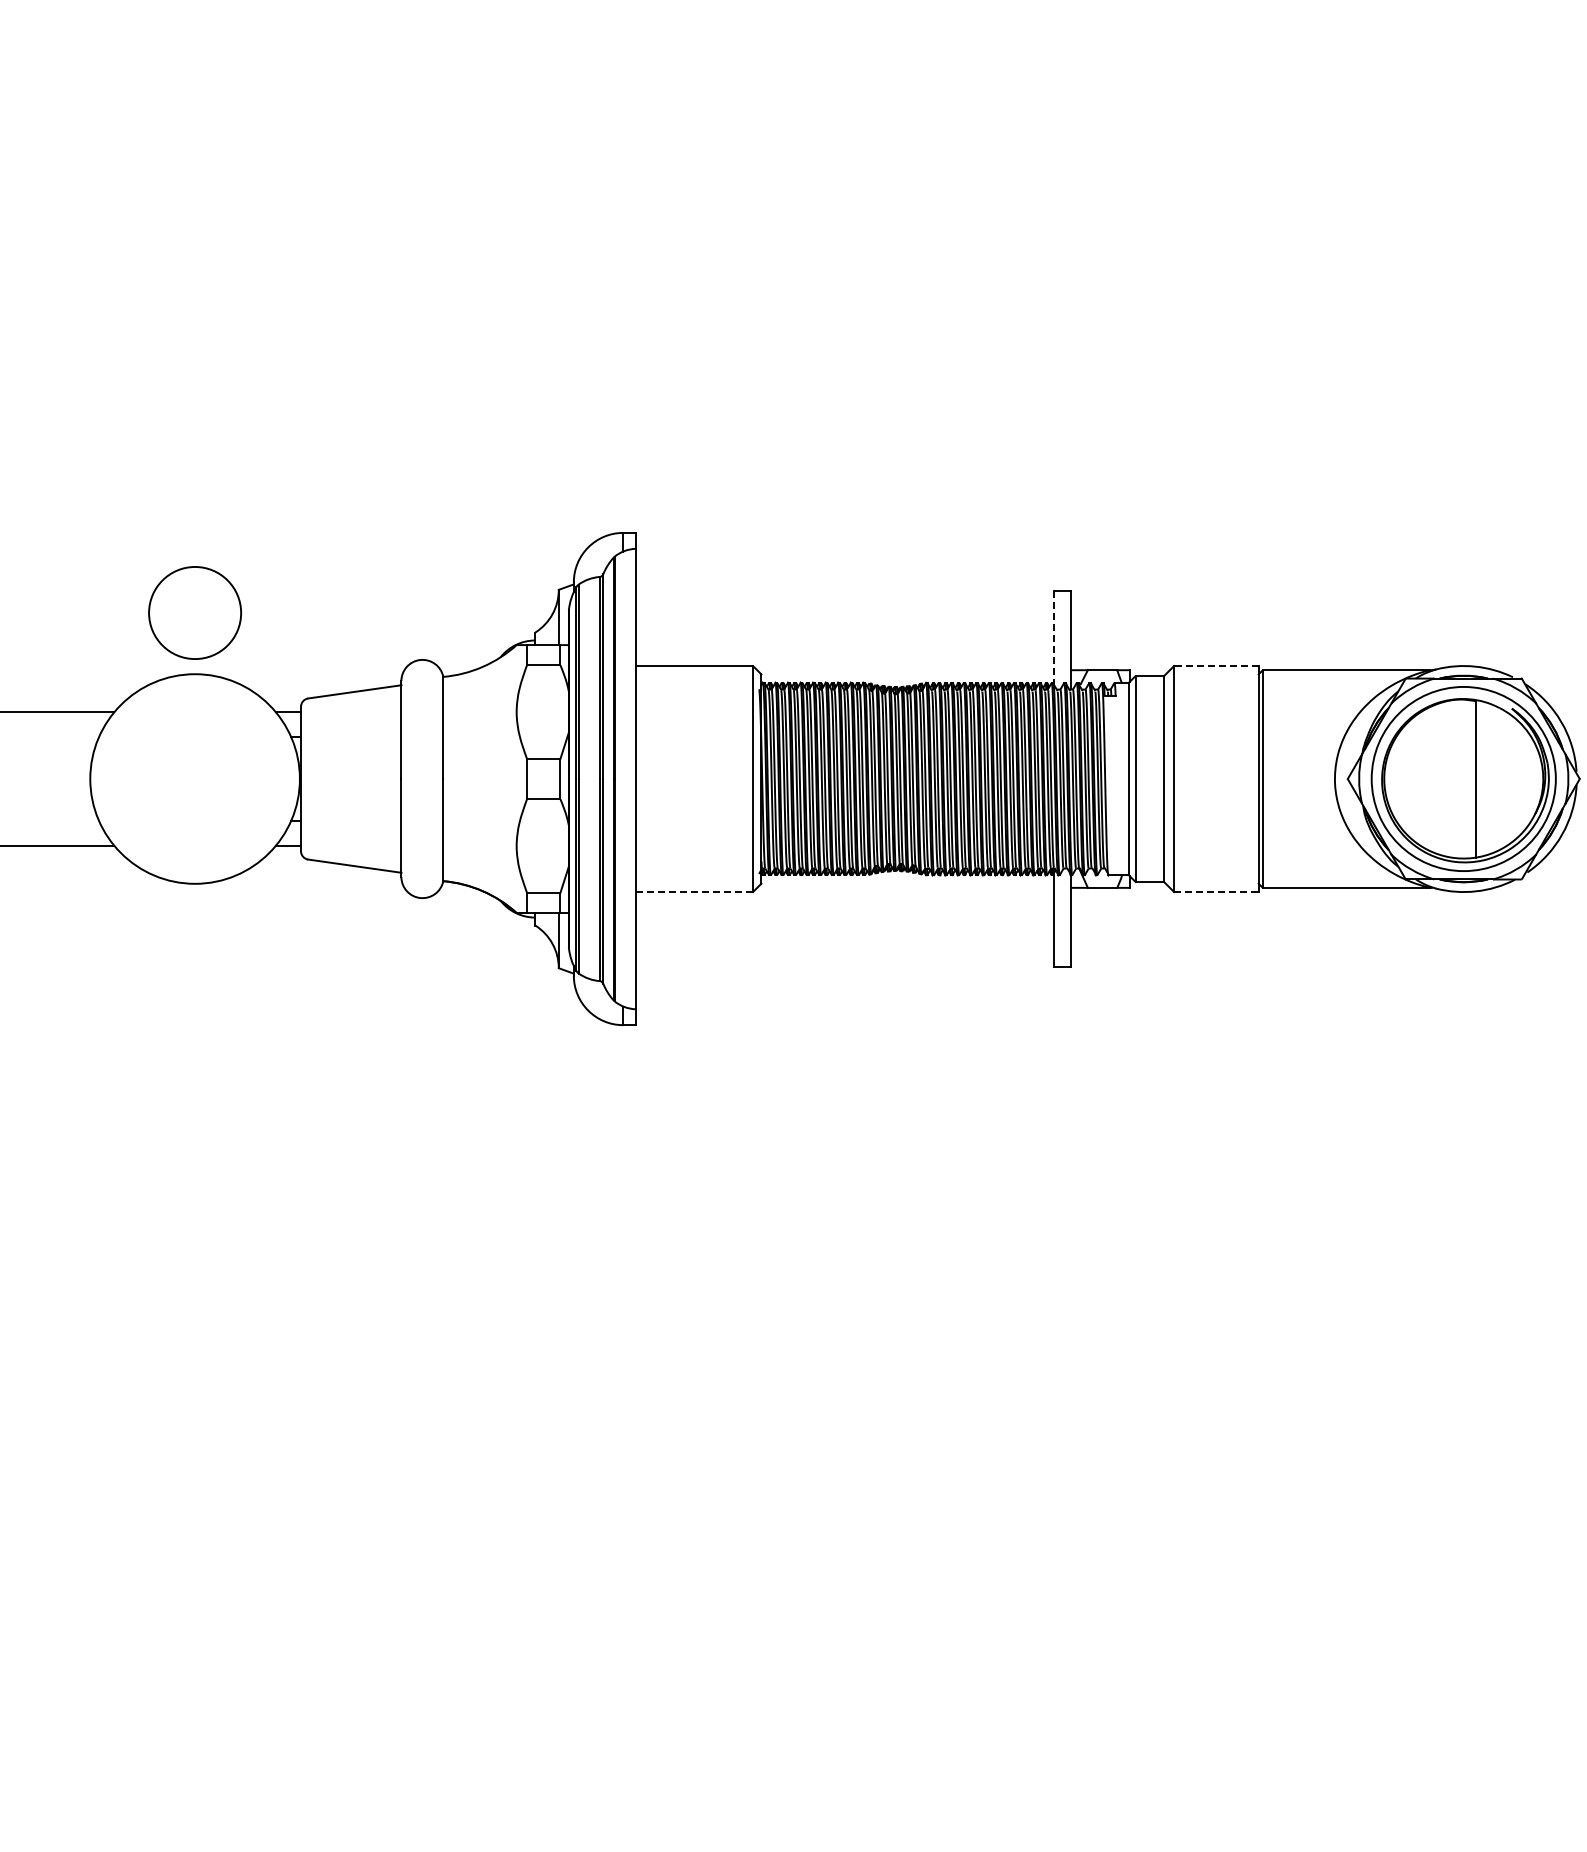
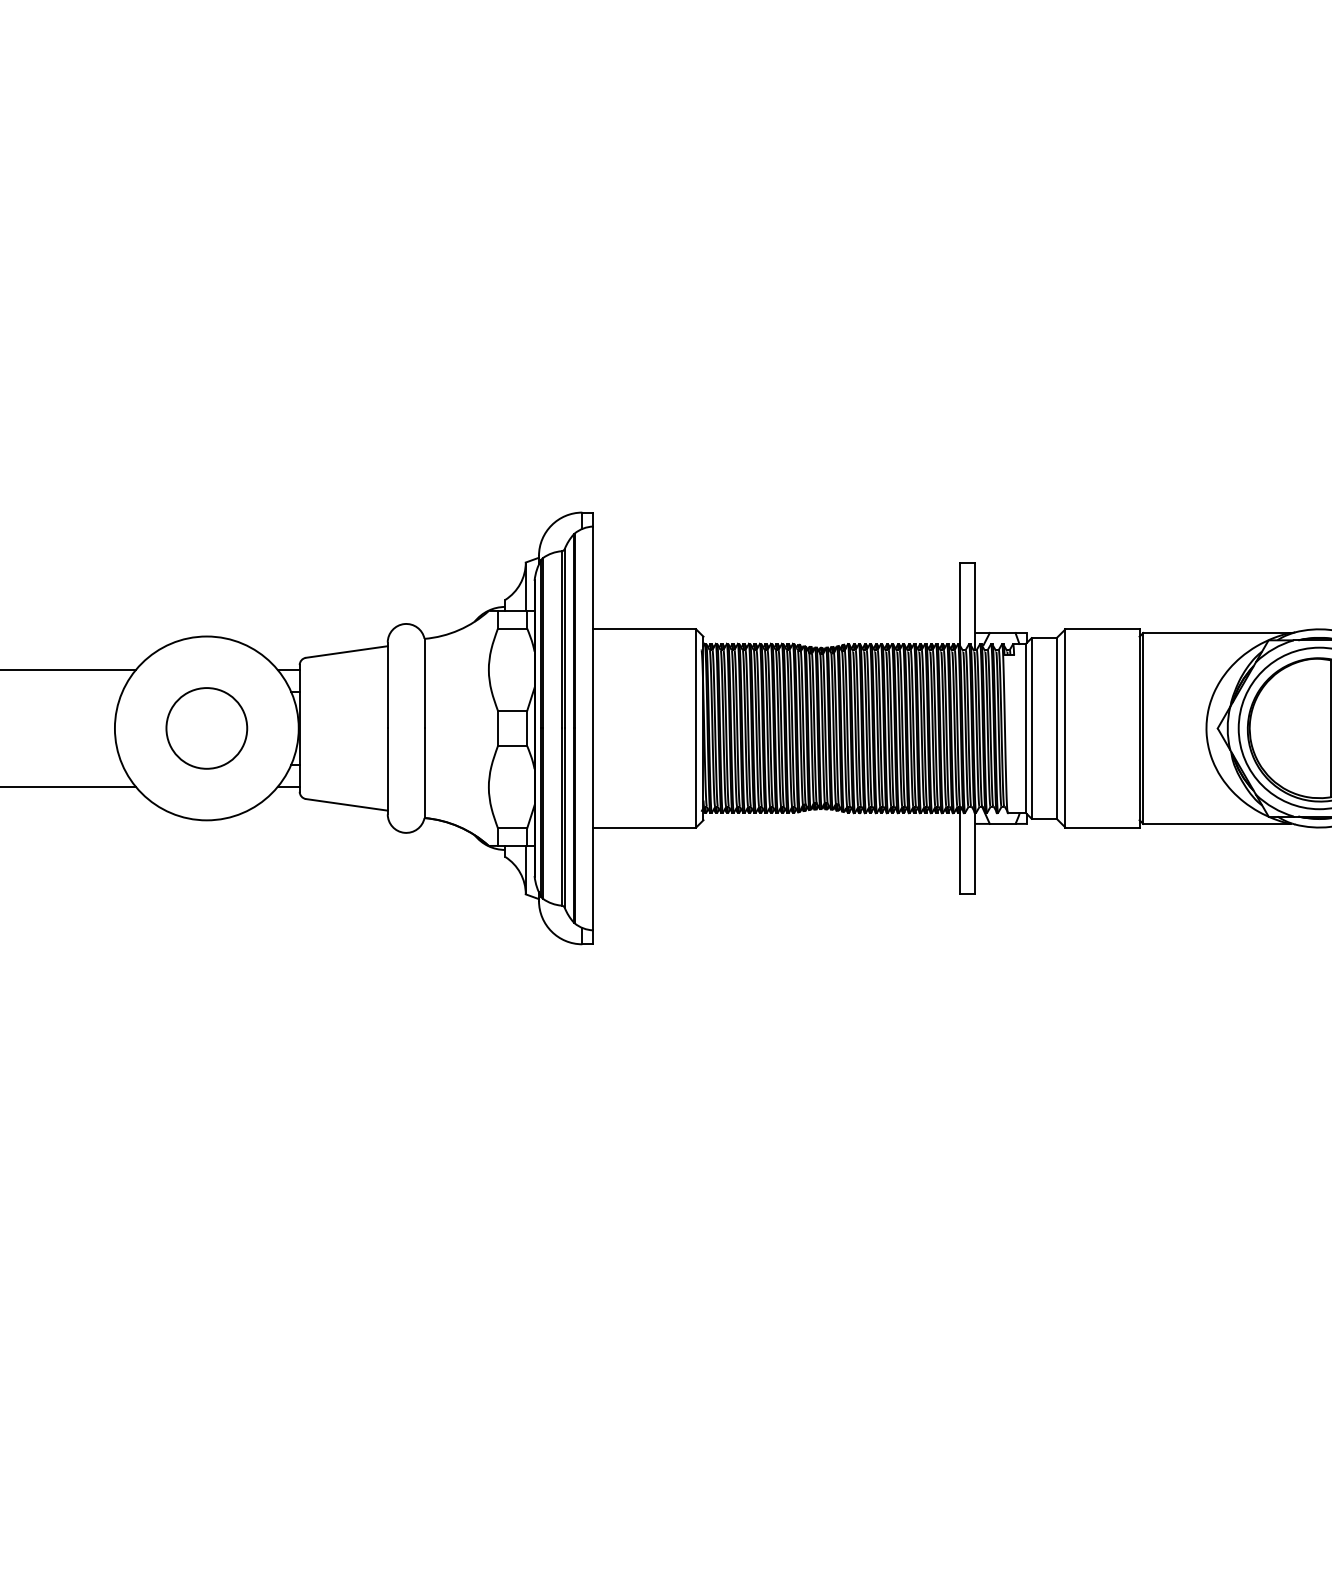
circle: (194, 612) -> (206, 727), moved
line: (1054, 638) -> (960, 605), dashed -> solid
line: (1215, 666) -> (1101, 629), dashed -> solid
line: (694, 892) -> (644, 827), dashed -> solid
line: (1216, 892) -> (1102, 827), dashed -> solid

